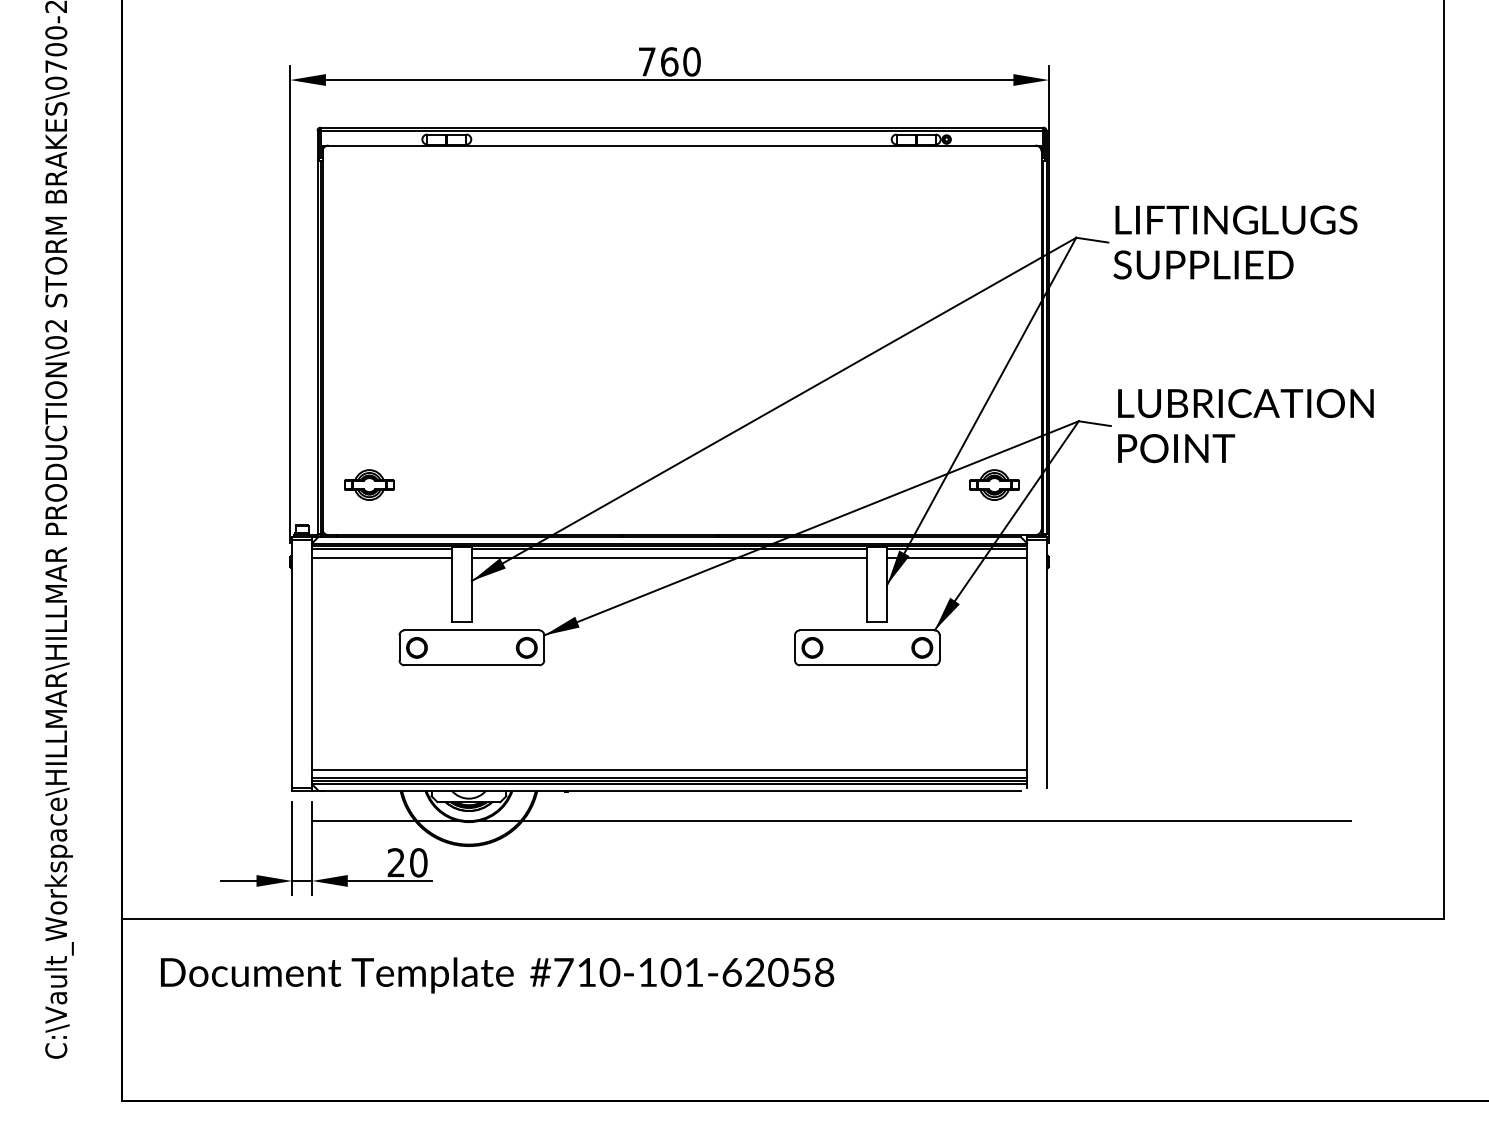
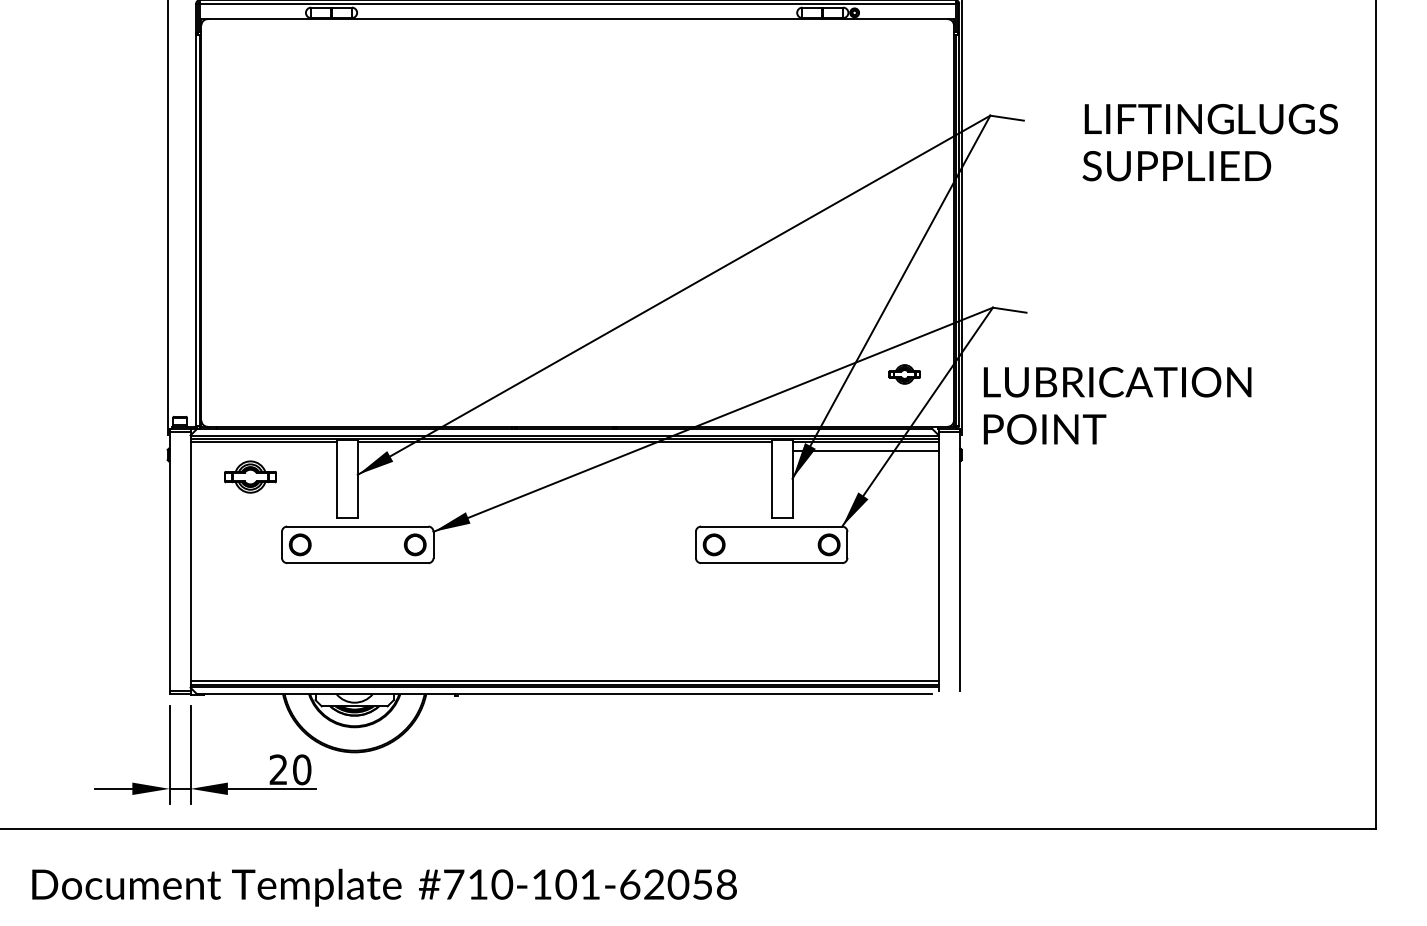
text: (1235, 242) -> (1210, 142), moved
text: (1245, 426) -> (1117, 406), moved
part: (369, 484) -> (250, 476), moved
part: (994, 484) -> (904, 373), size x0.6
line: (381, 558) -> (263, 451), removed
line: (669, 558) -> (564, 451), removed
line: (669, 769) -> (564, 672), removed
line: (831, 821) -> (734, 726), removed

